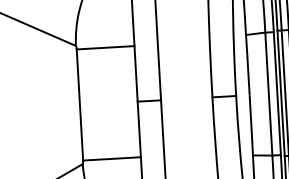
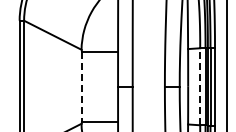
line: (269, 93) -> (200, 86), solid -> dashed
line: (79, 104) -> (81, 86), solid -> dashed

